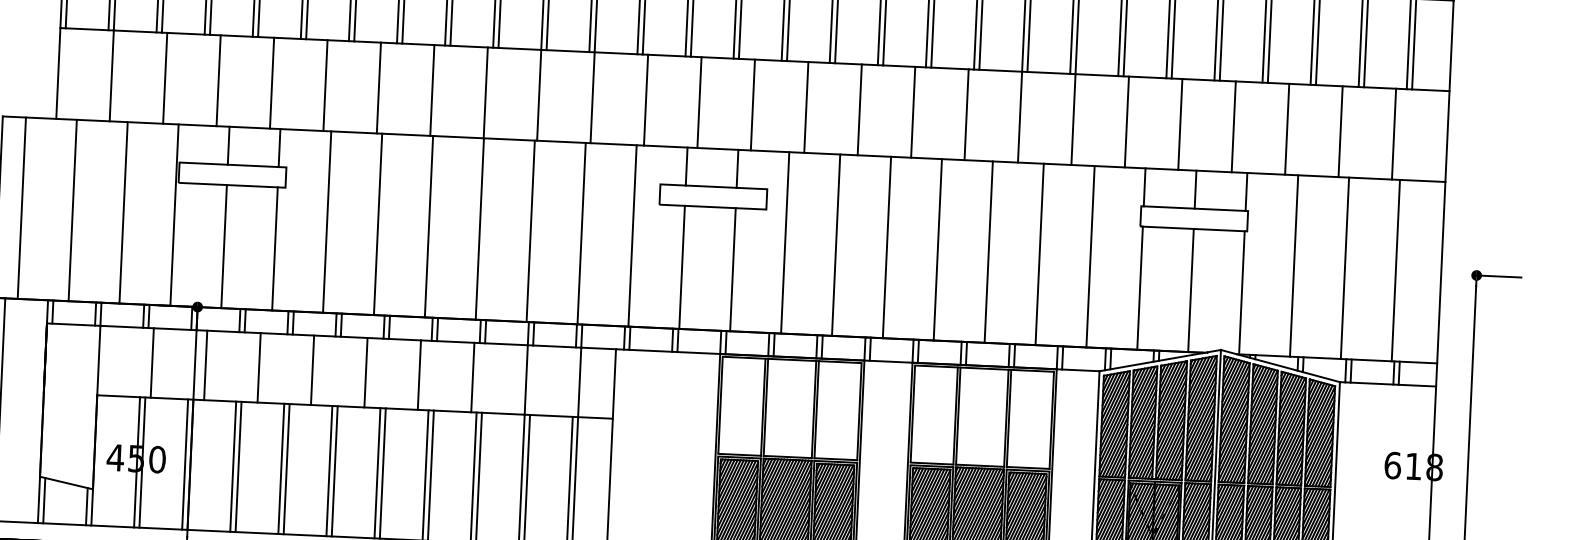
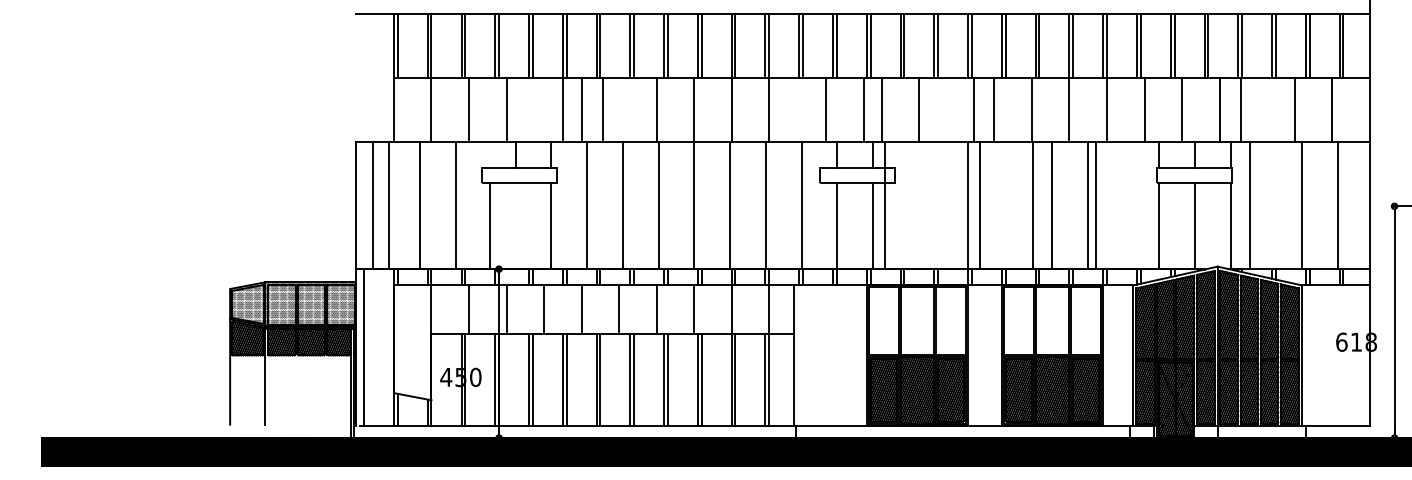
line: (272, 82) -> (563, 109), moved
line: (379, 87) -> (603, 109), moved
line: (645, 99) -> (825, 109), moved
line: (699, 102) -> (864, 109), moved
line: (859, 109) -> (973, 109), moved
line: (1287, 128) -> (1241, 109), moved
line: (72, 210) -> (389, 205), moved
line: (124, 212) -> (420, 205), moved
line: (173, 215) -> (455, 205), moved
line: (784, 242) -> (884, 205), moved
line: (223, 245) -> (489, 225), moved
line: (835, 245) -> (967, 205), moved
line: (938, 249) -> (1033, 205), moved
line: (1090, 256) -> (1096, 205), moved
line: (1294, 266) -> (1250, 205), moved

